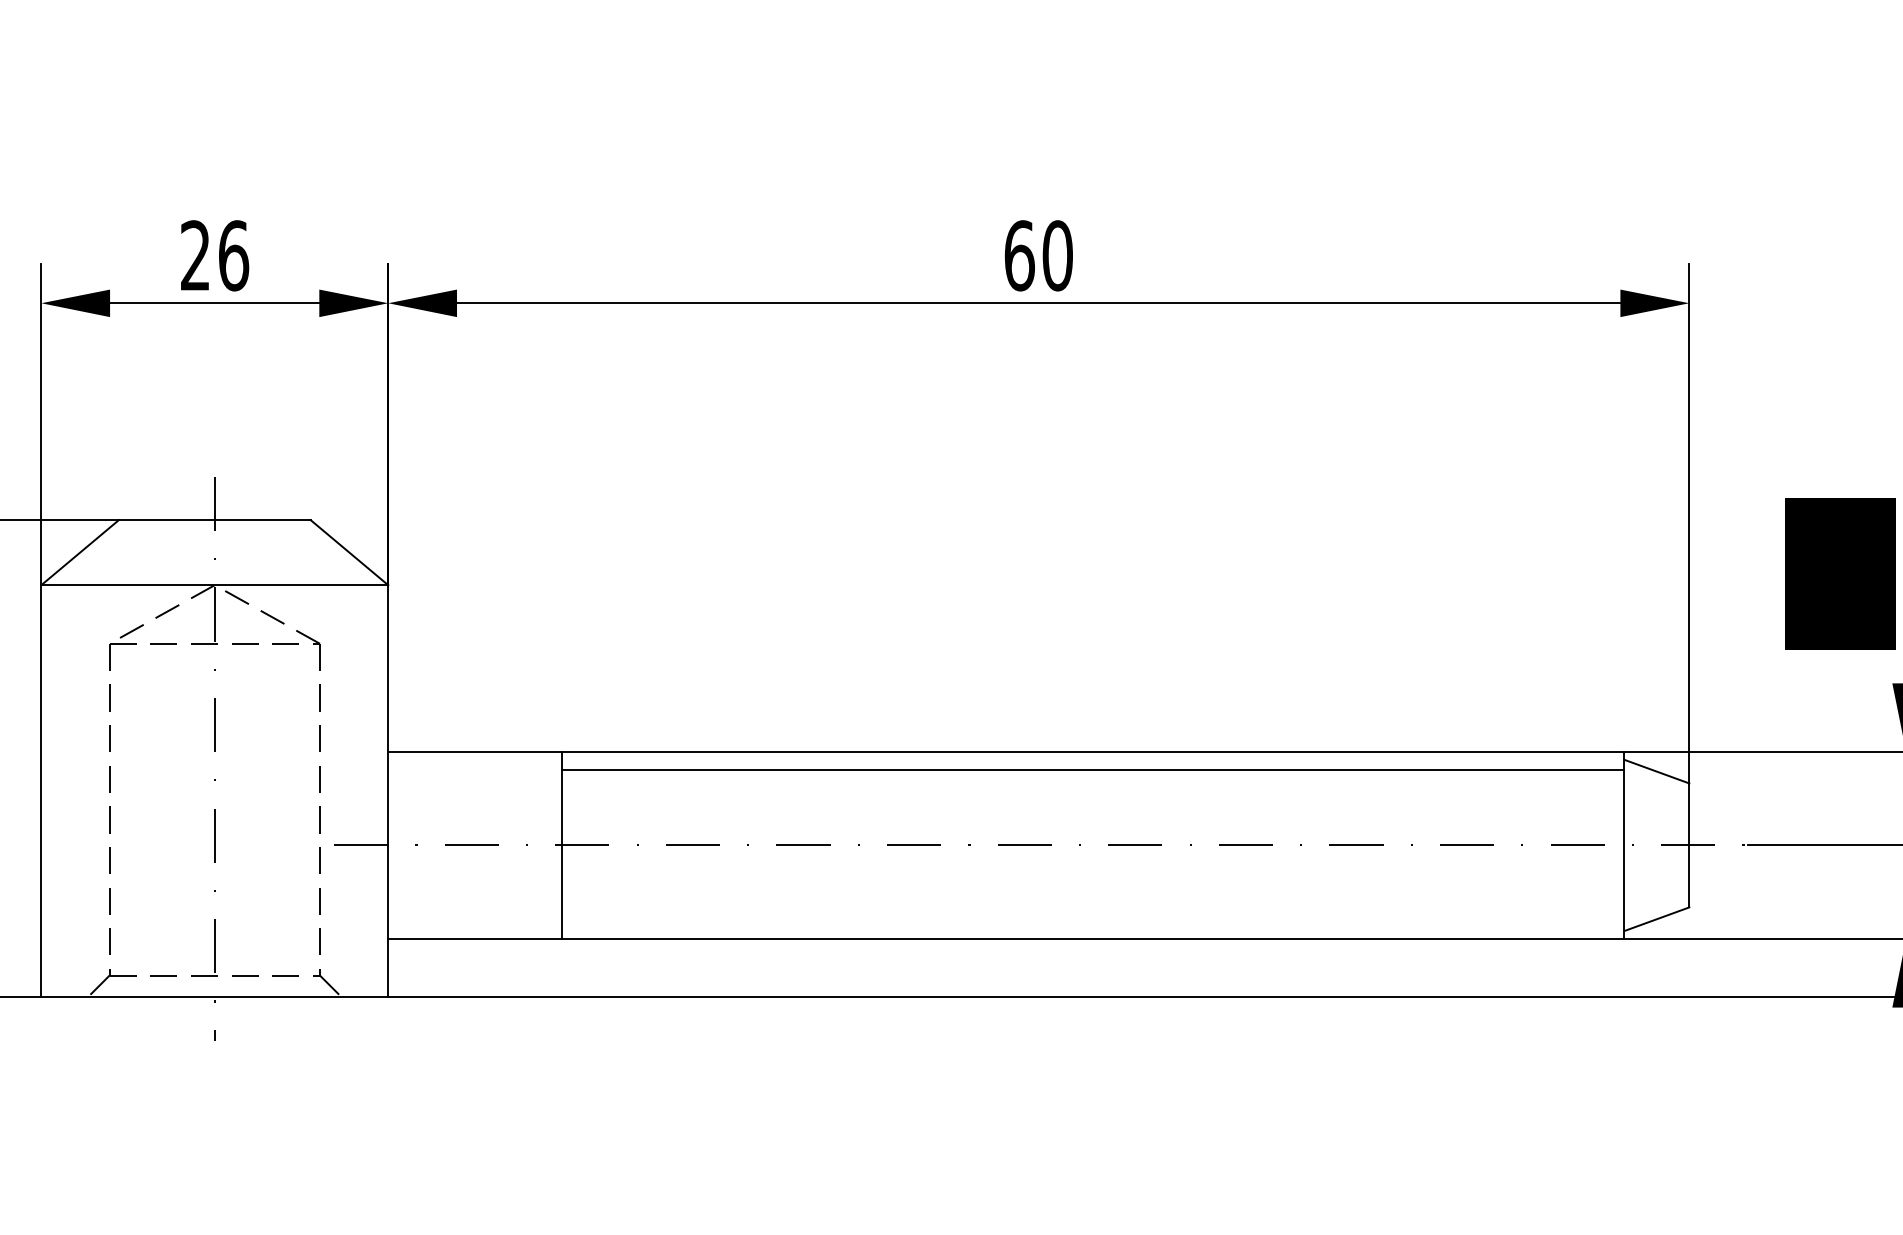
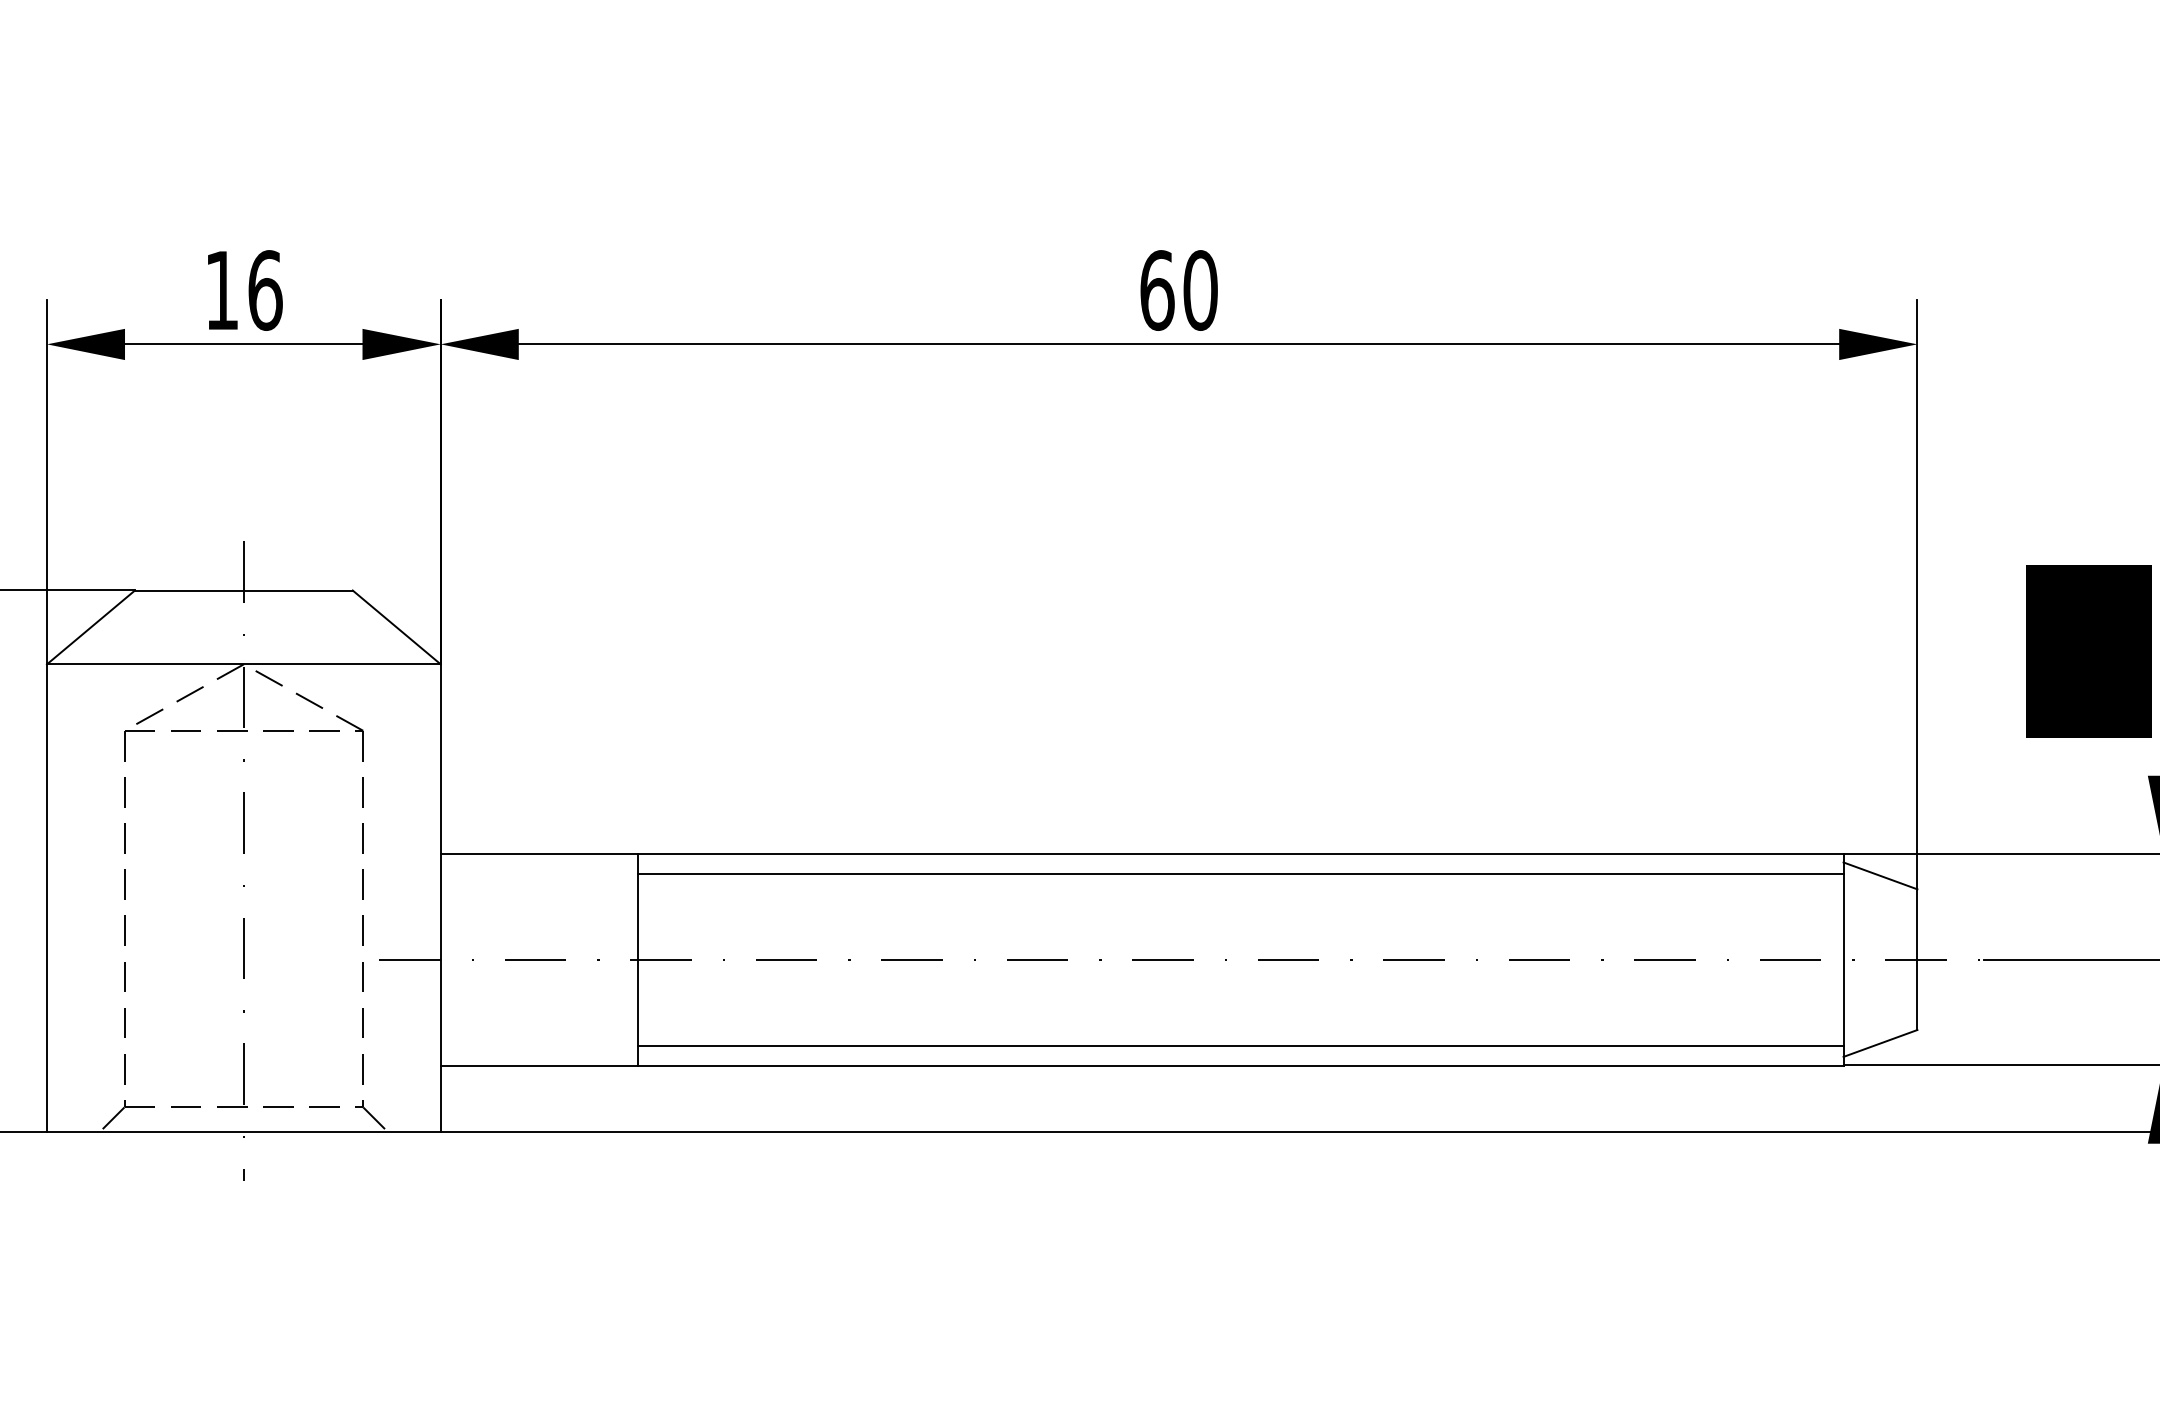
text: (195, 254) -> (221, 289), 26 -> 16
line: (1092, 921) -> (1240, 1045), added

